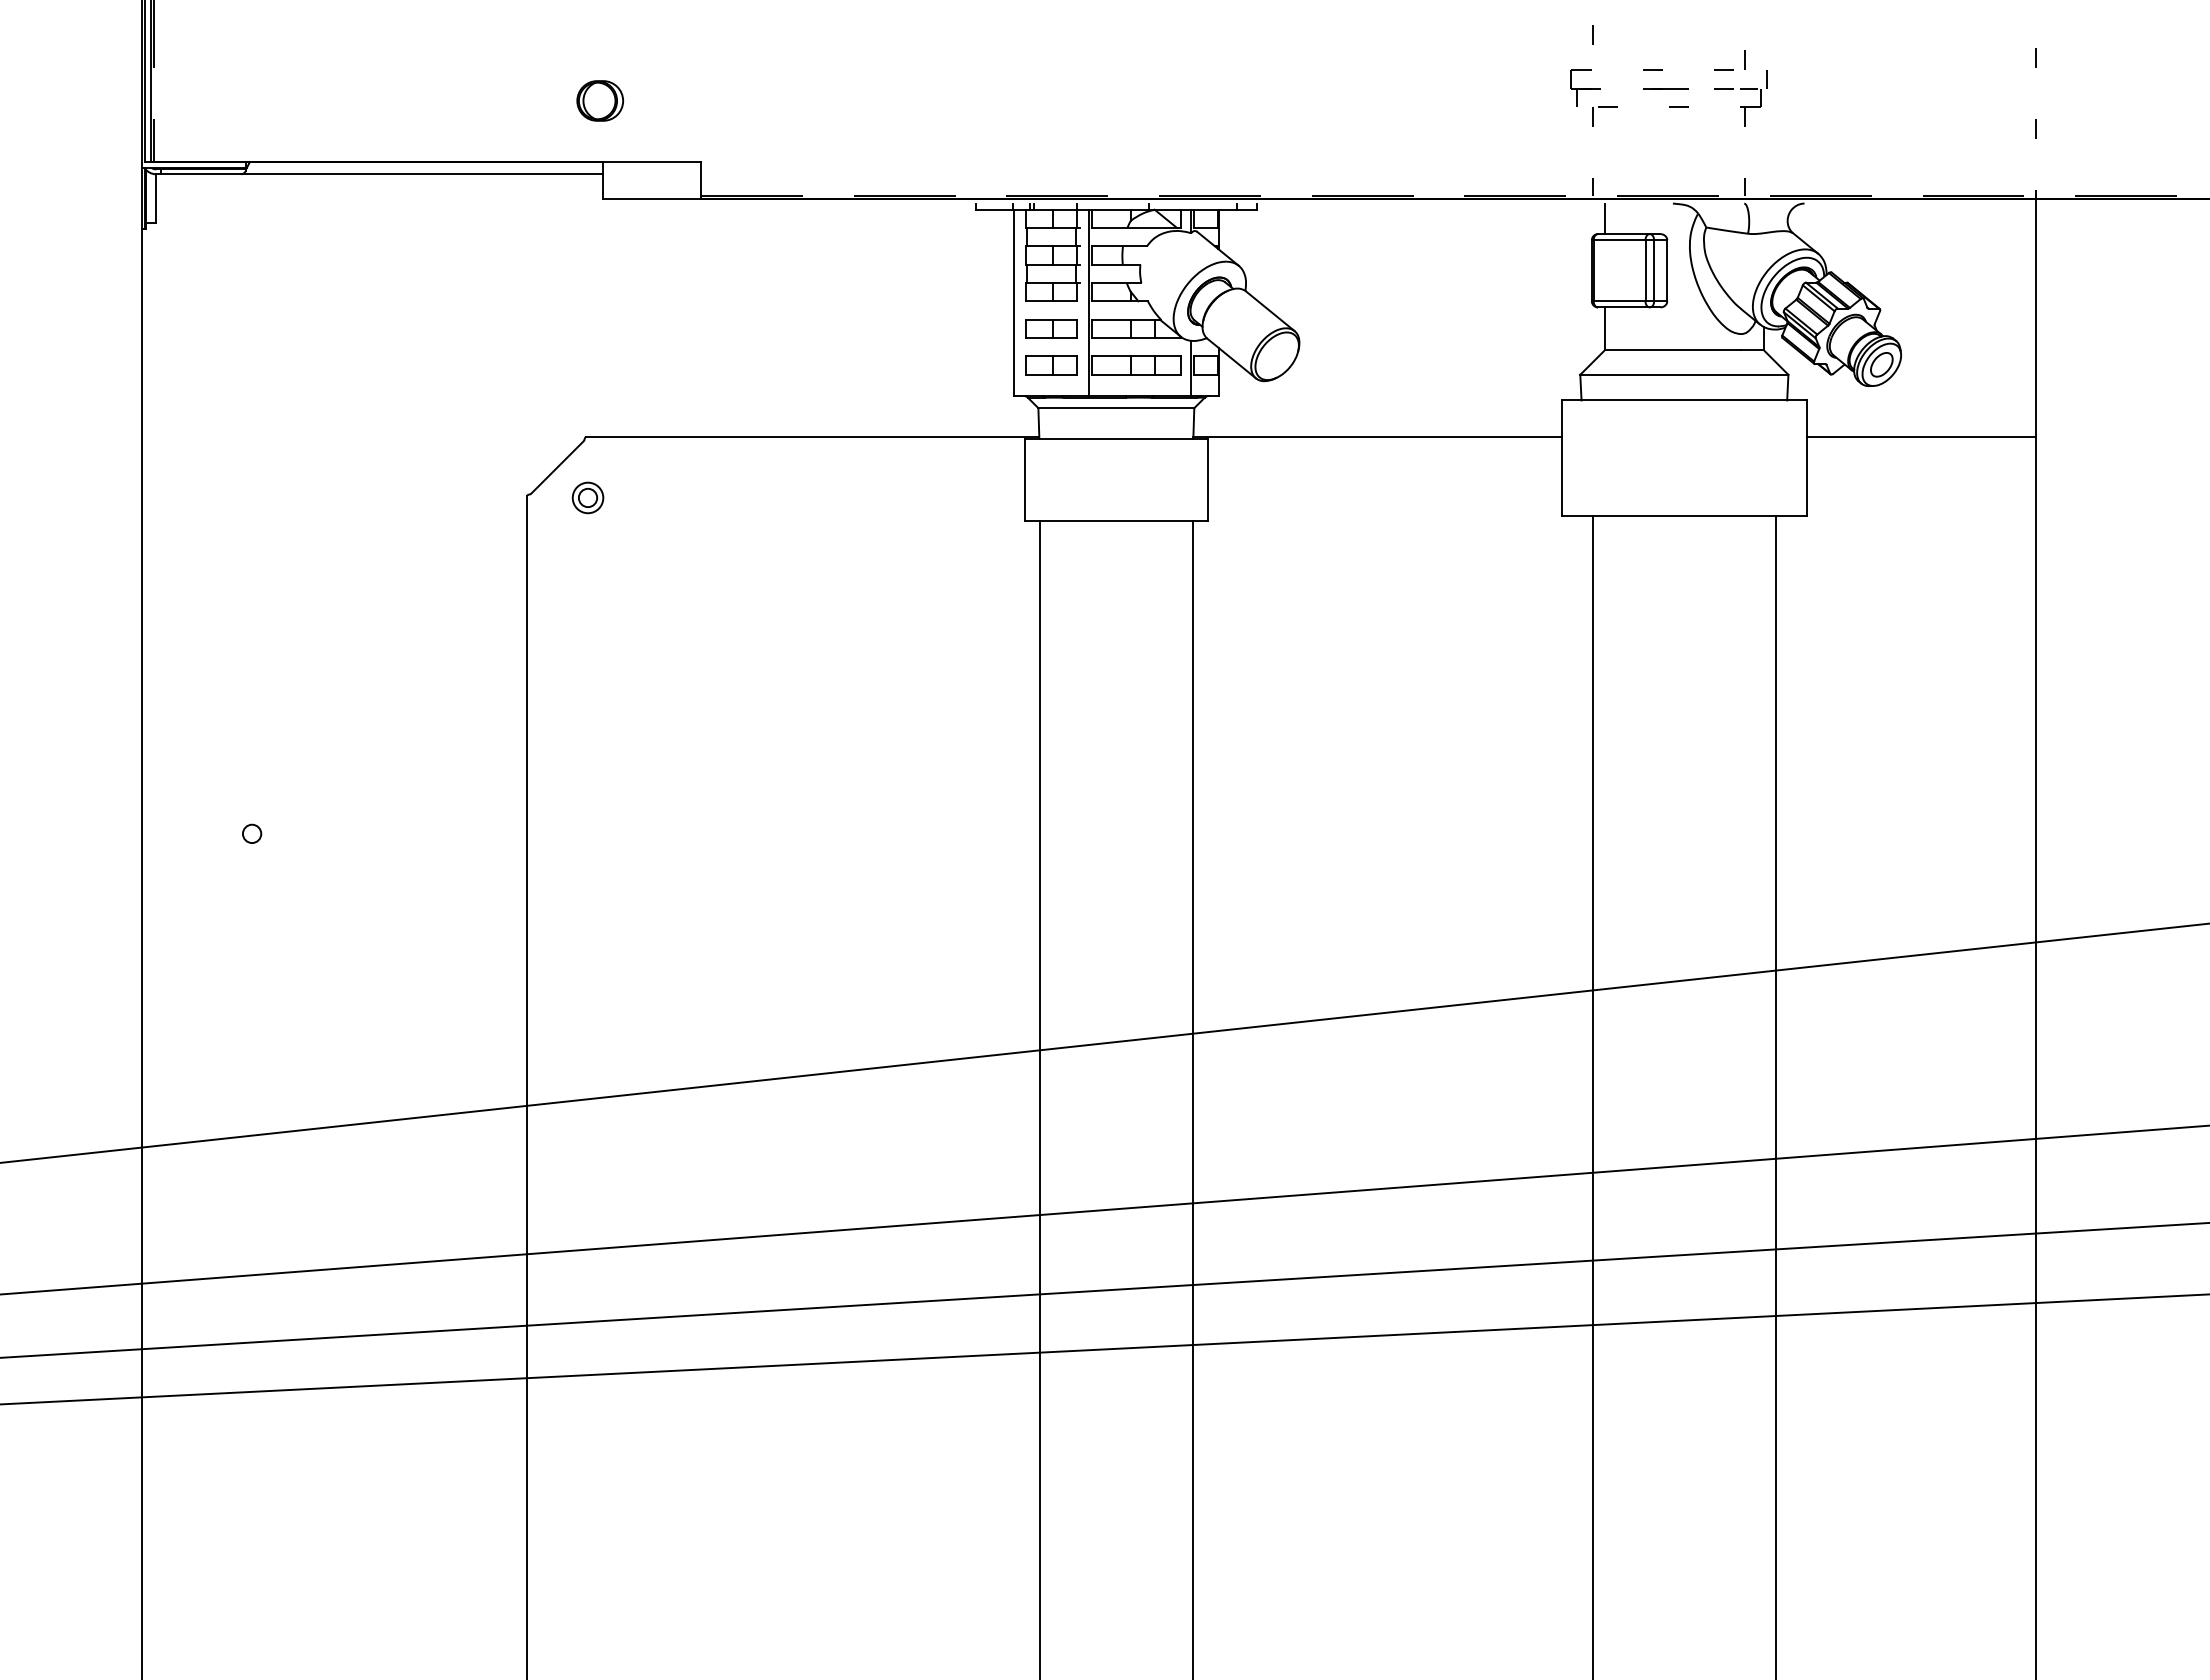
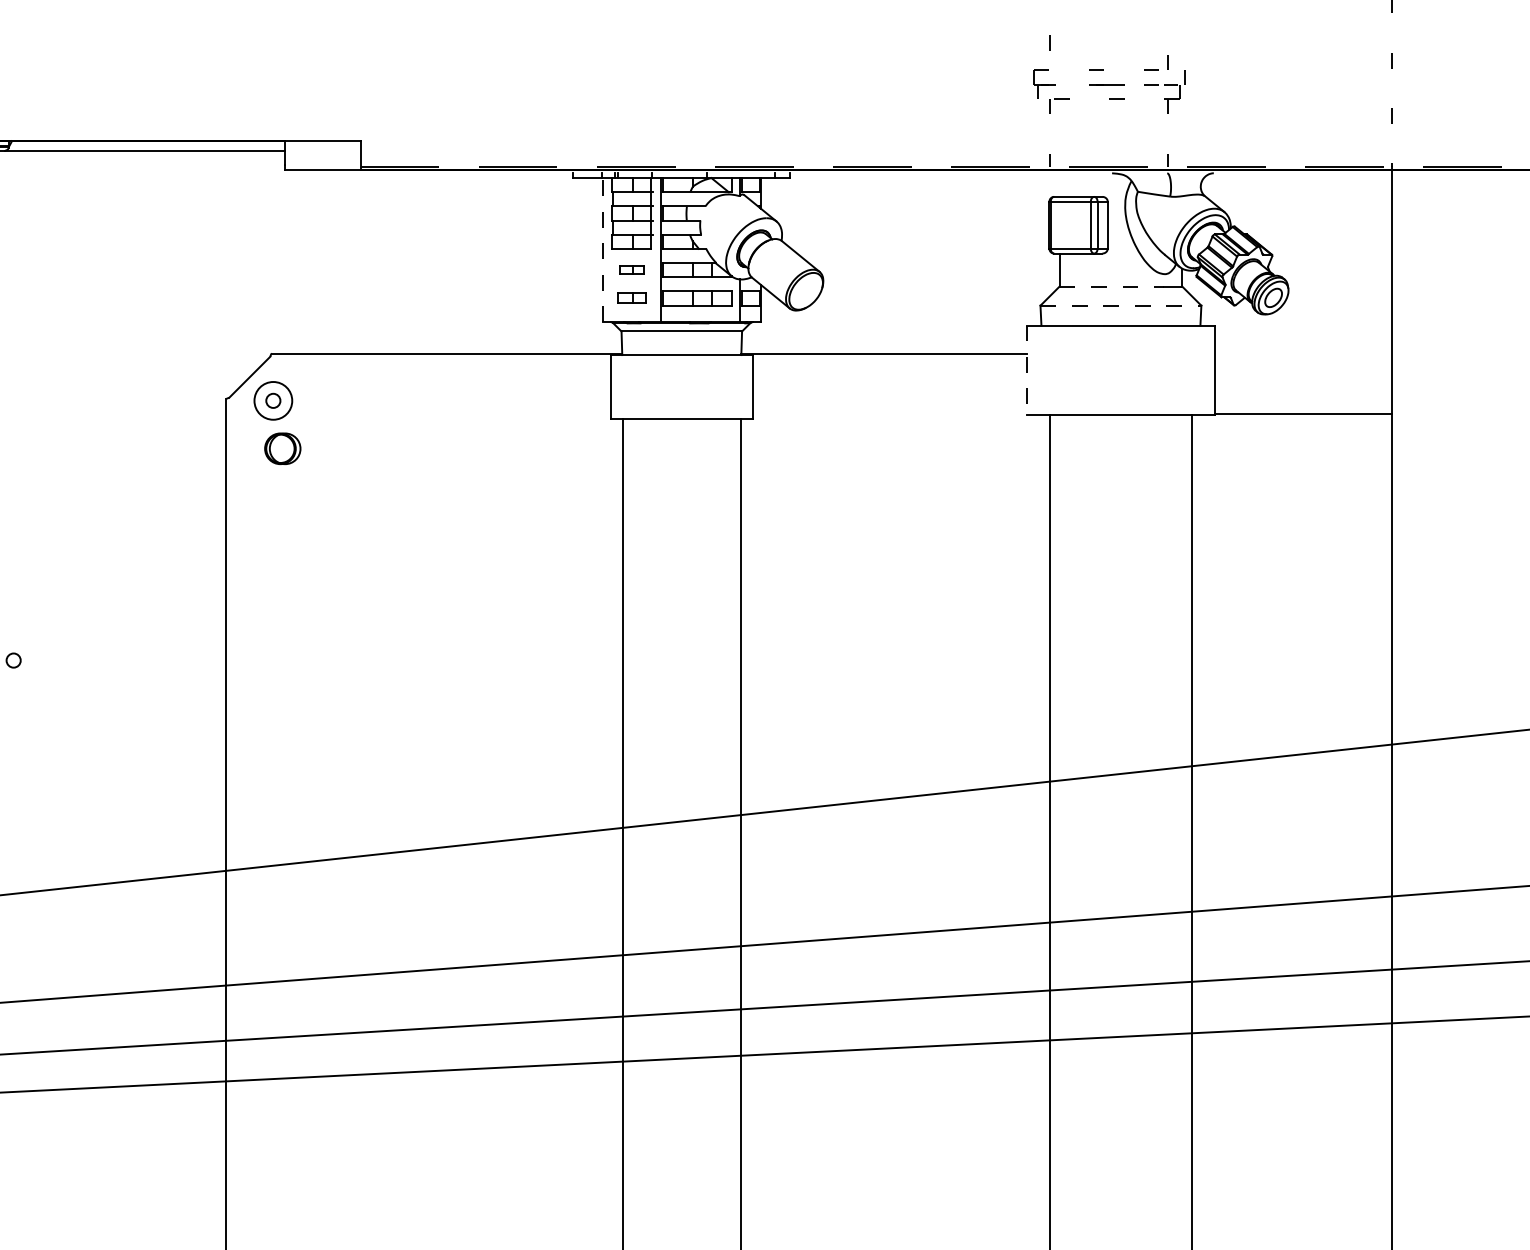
part: (599, 100) -> (282, 448), moved
line: (1604, 218) -> (1059, 184), removed
line: (1014, 302) -> (603, 249), solid -> dashed
part: (1051, 328) -> (631, 269), size x0.6
line: (1672, 350) -> (1111, 286), solid -> dashed
part: (1051, 365) -> (631, 298), size x0.7
line: (1684, 374) -> (1121, 305), solid -> dashed
line: (1920, 436) -> (1303, 413), moved
line: (1562, 458) -> (1026, 370), solid -> dashed
circle: (587, 497) -> (272, 400), size x1.6

